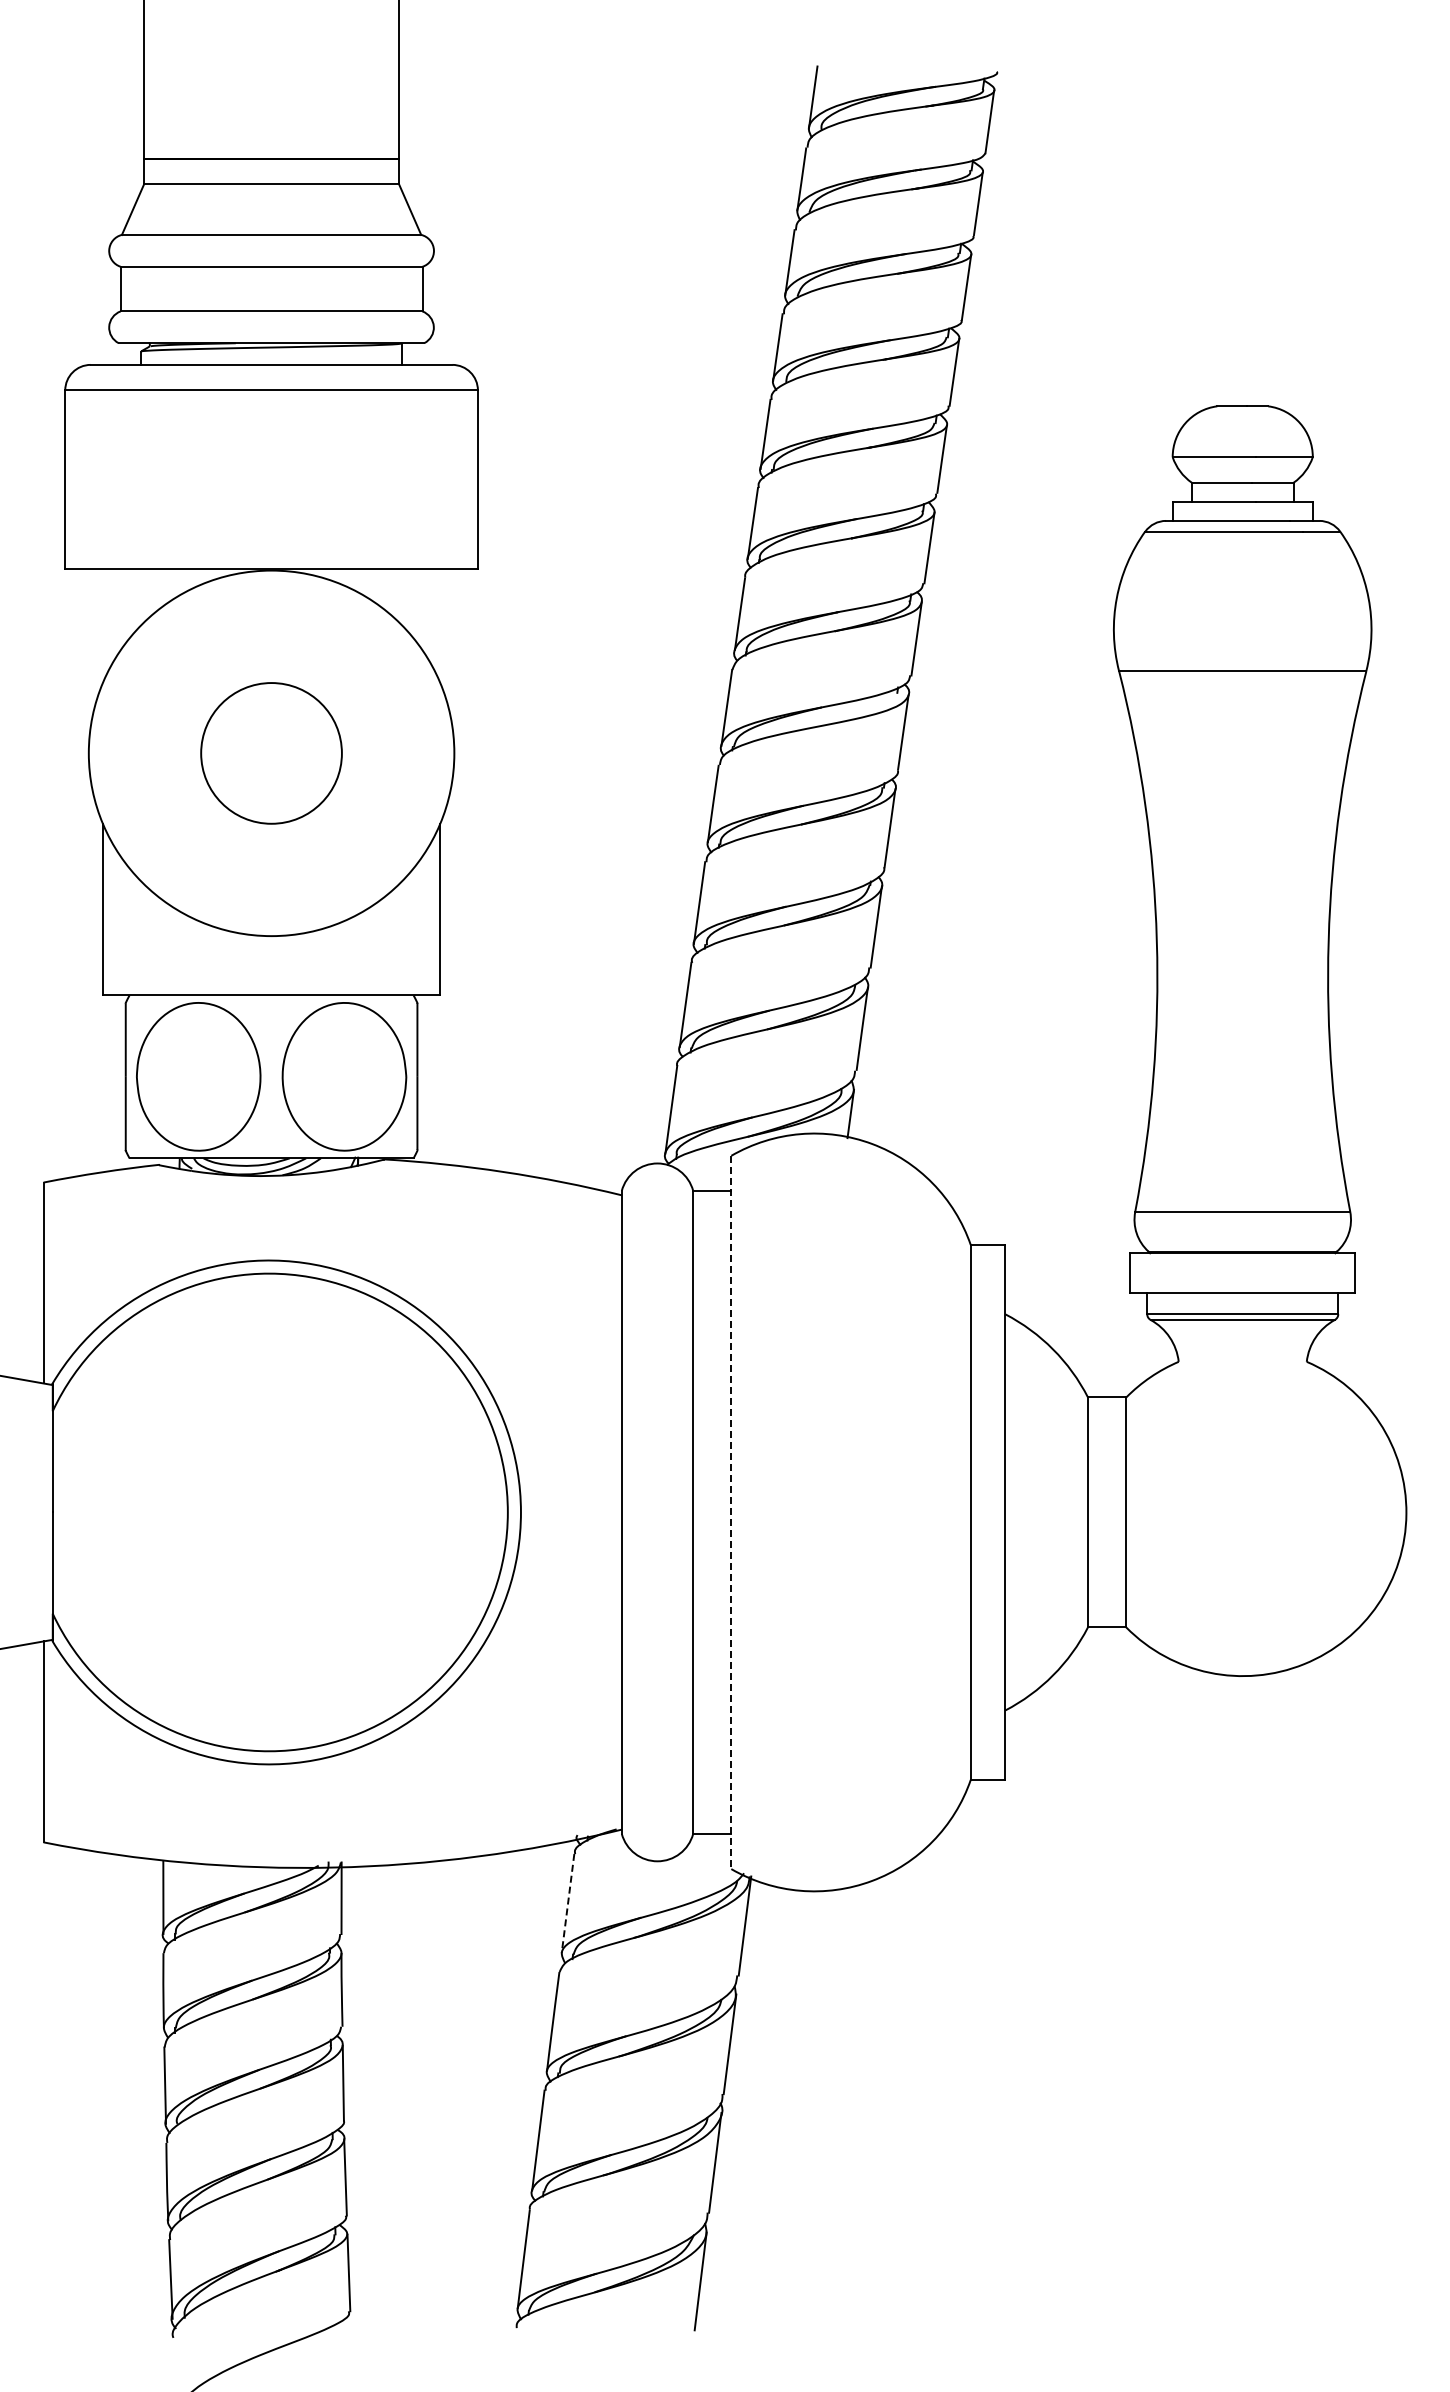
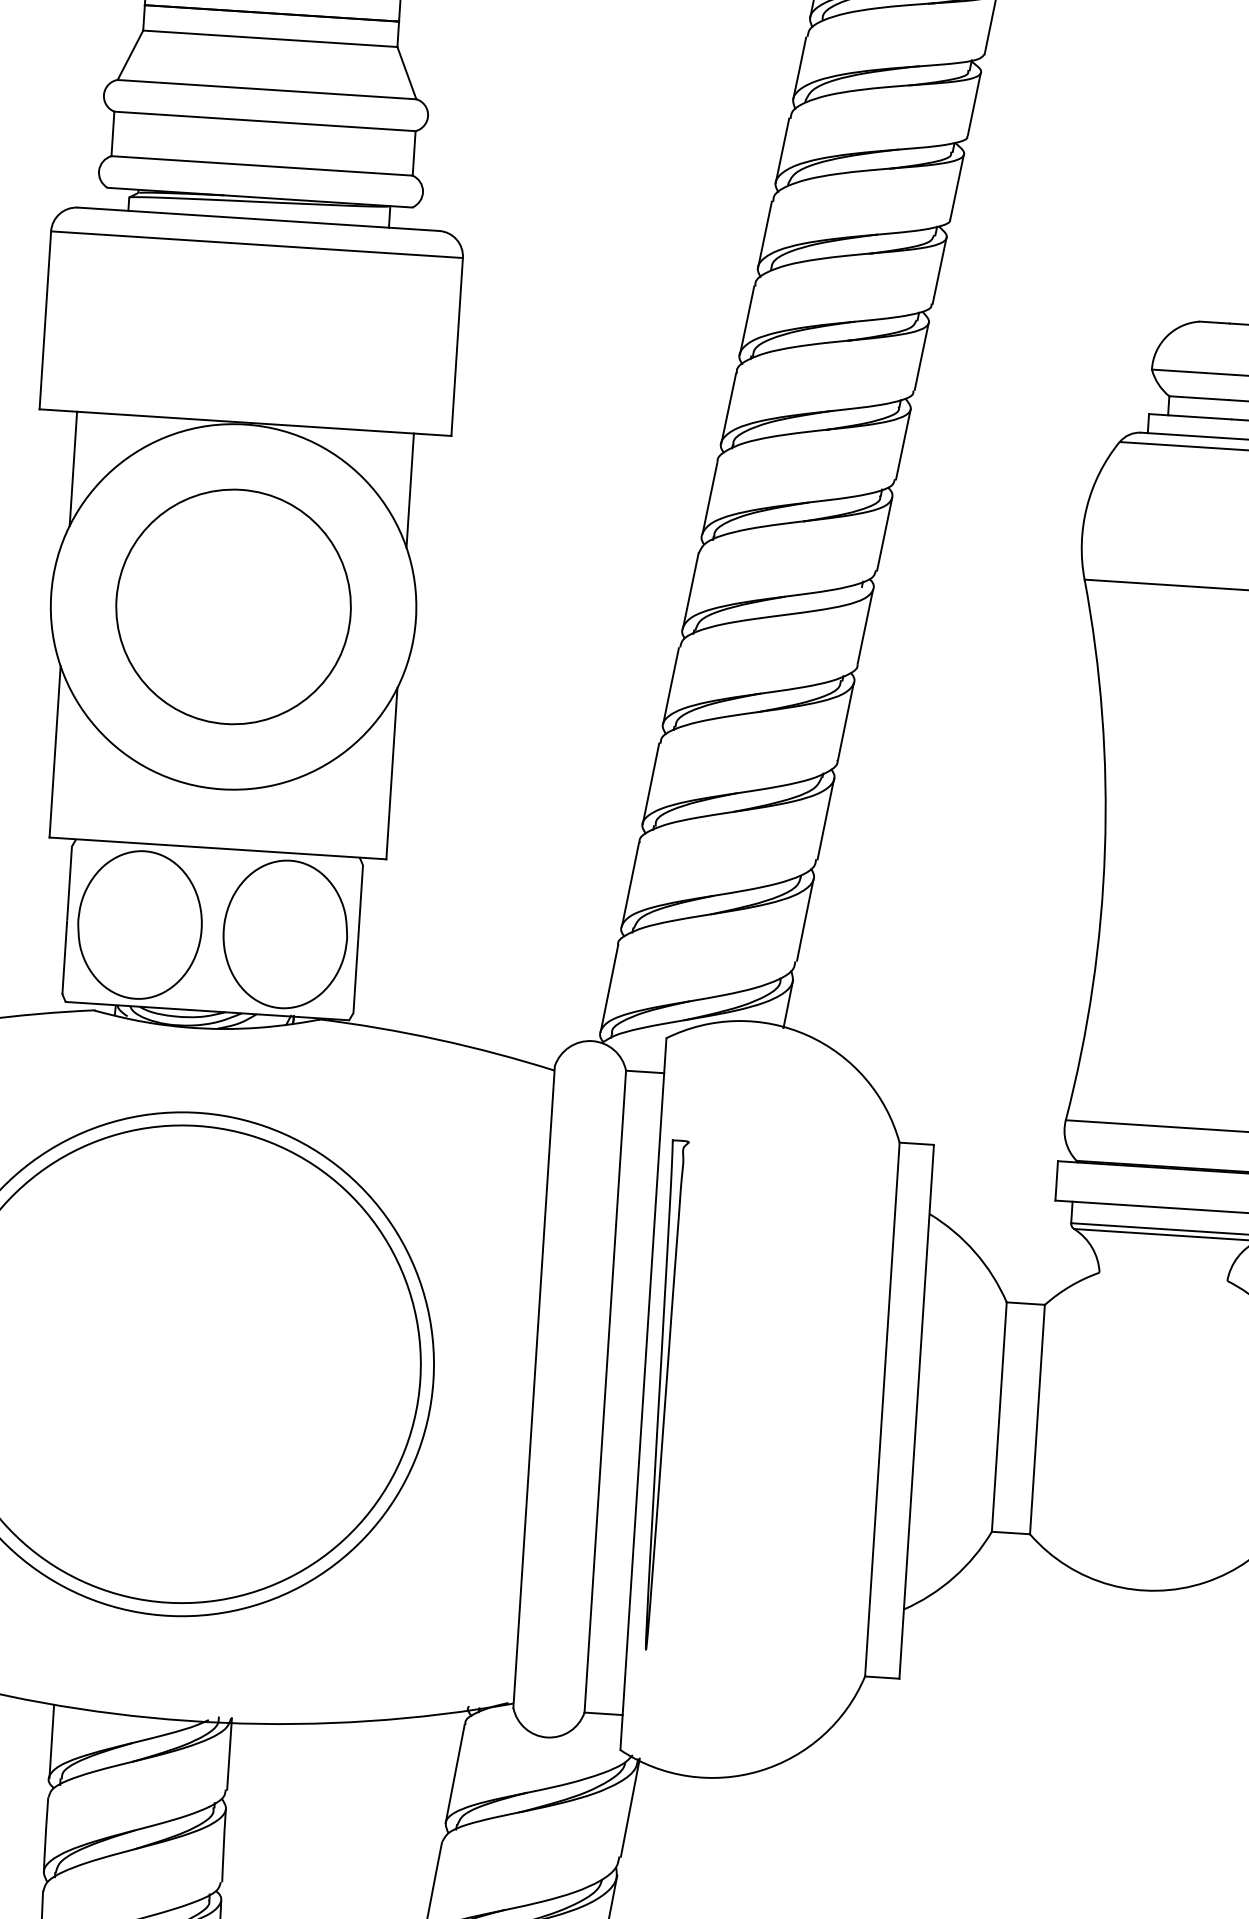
line: (102, 625) -> (73, 468), added
line: (440, 625) -> (410, 490), added
circle: (271, 753) -> (233, 607), size x1.67
curve: (752, 1511) -> (664, 1394), added
line: (731, 1512) -> (643, 1394), dashed -> solid
line: (567, 1904) -> (454, 1774), dashed -> solid

